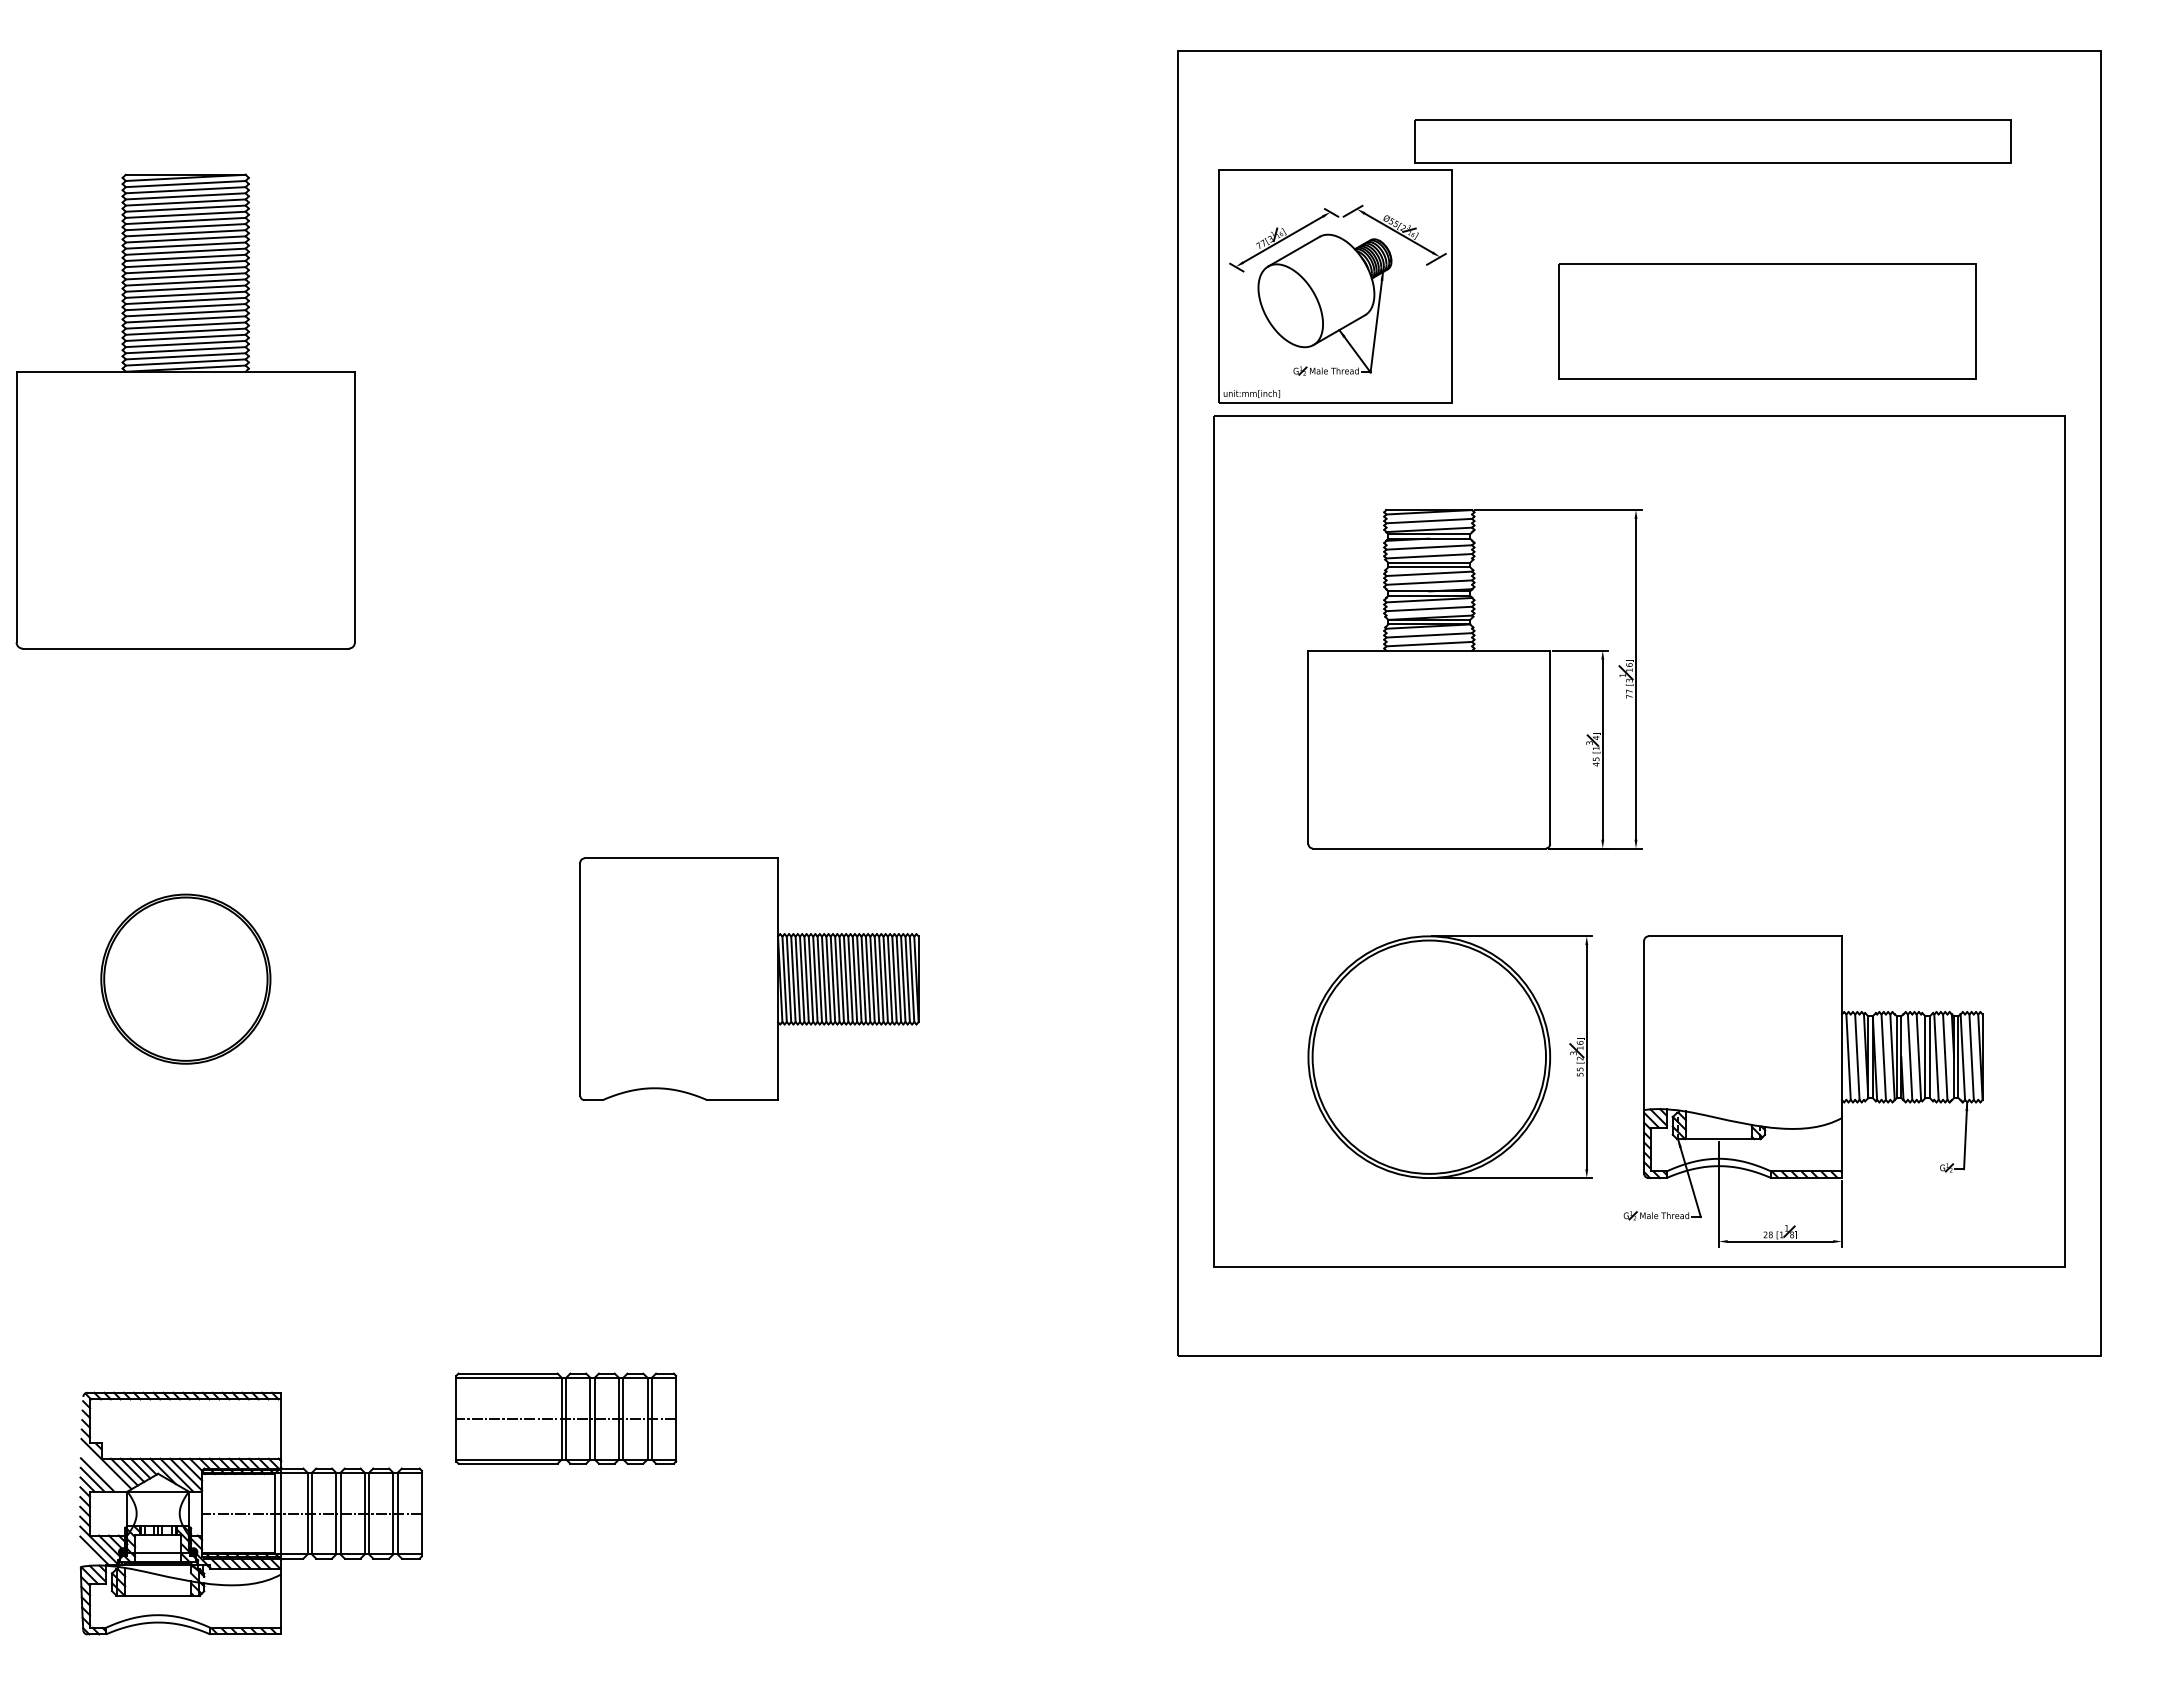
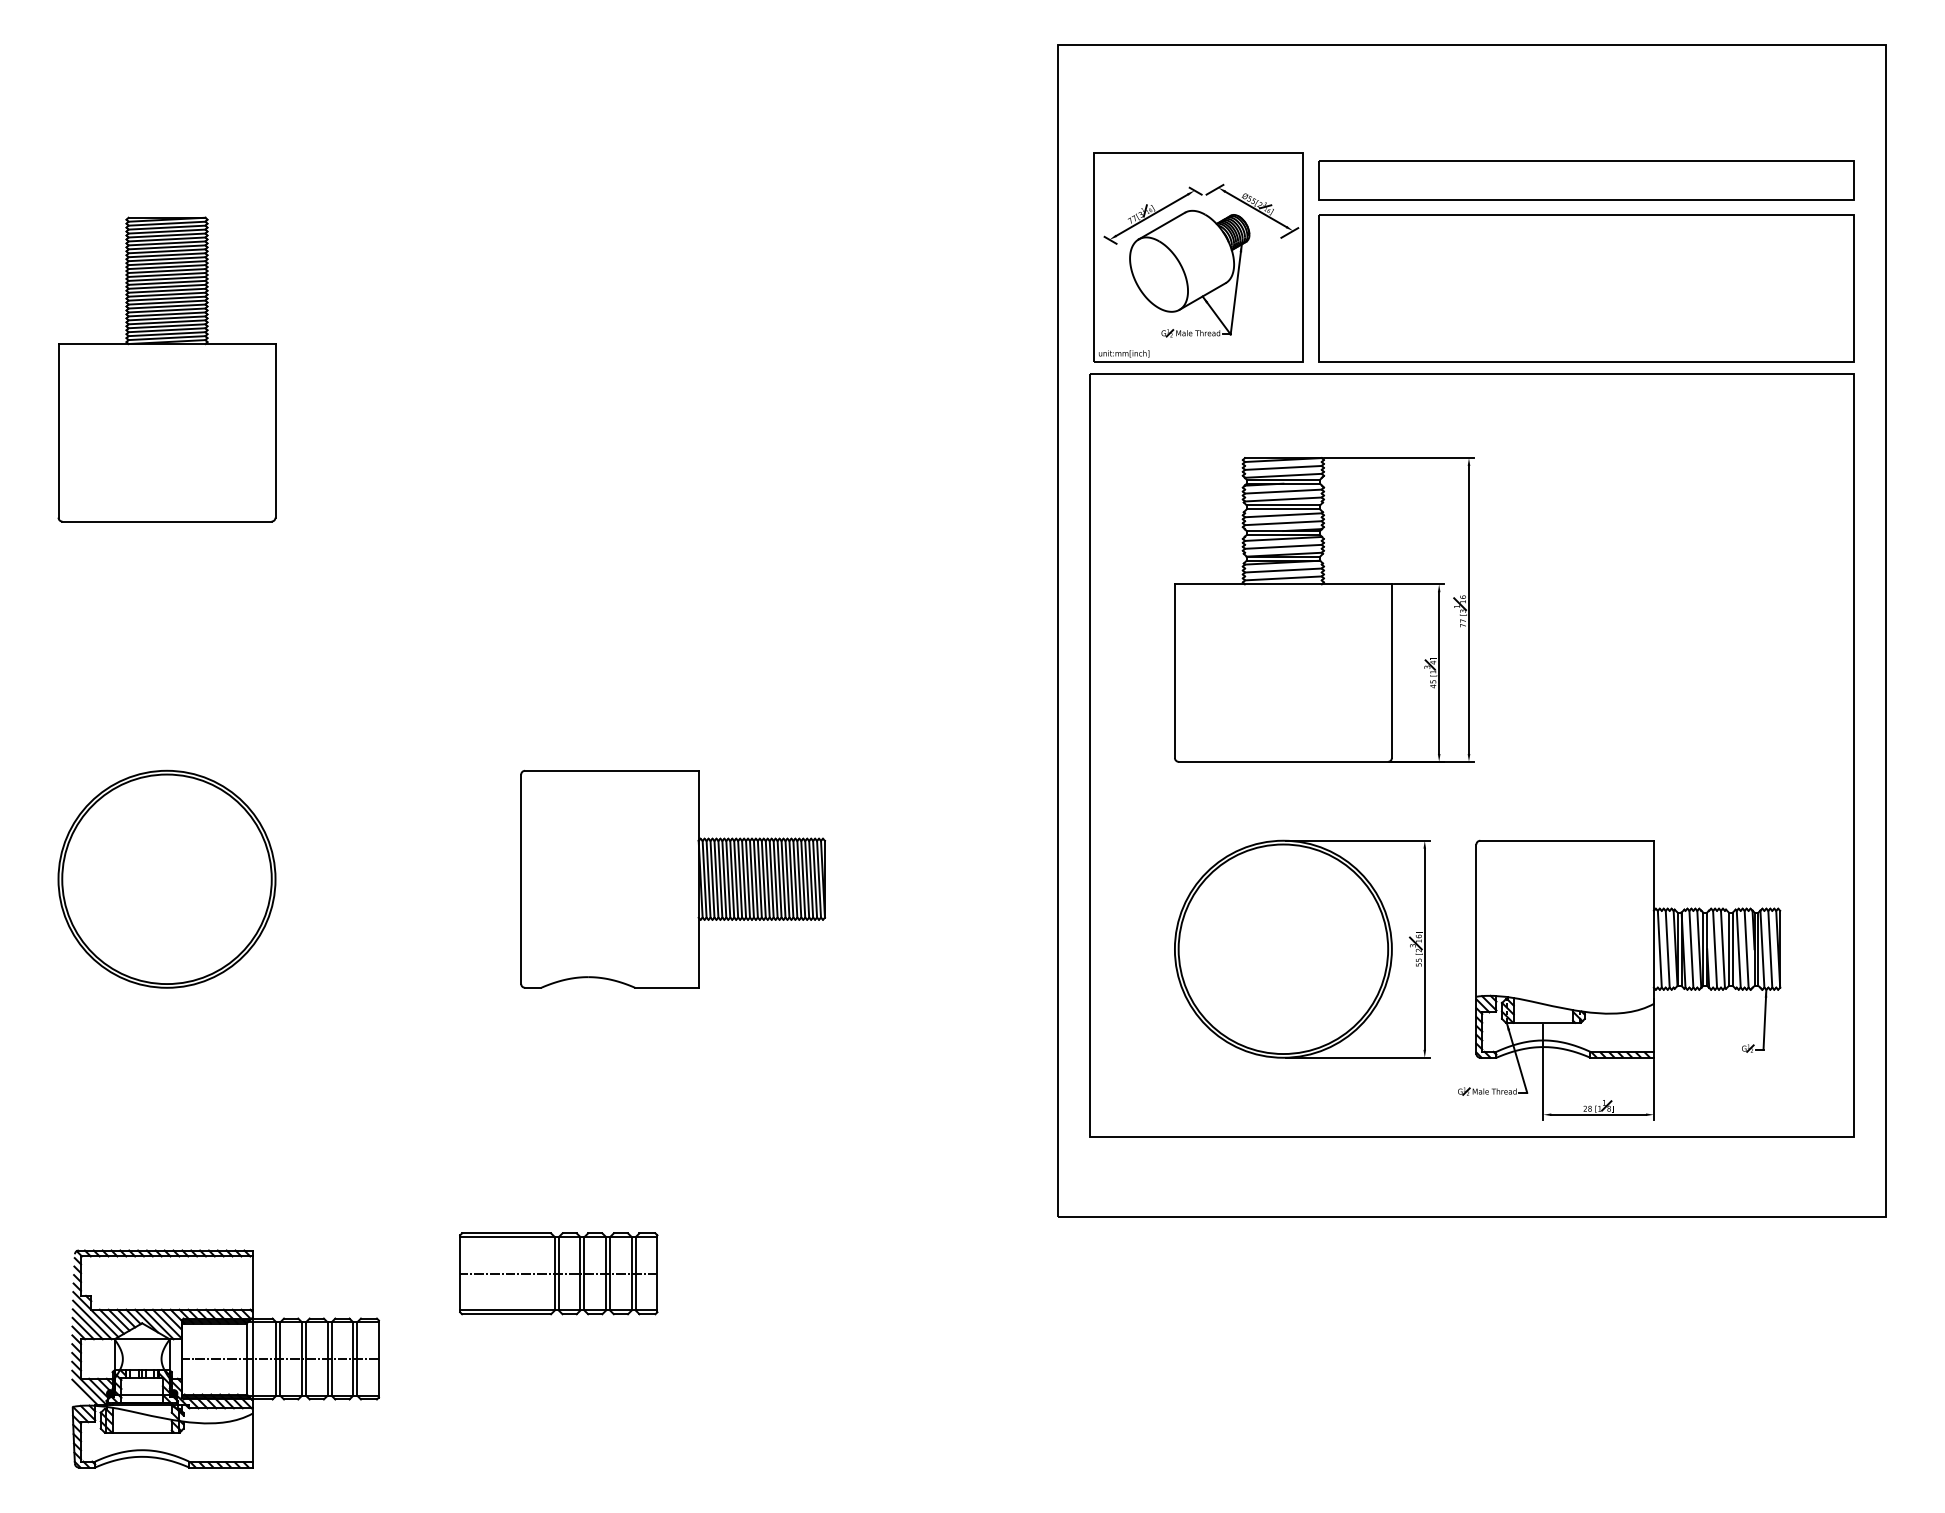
part: (1712, 141) -> (1586, 180), moved
part: (1766, 321) -> (1586, 288), size x1.43
part: (185, 411) -> (166, 369), size x0.71
part: (185, 978) -> (166, 878), size x1.43
part: (566, 1418) -> (559, 1273), moved
line: (102, 1469) -> (92, 1319), added

